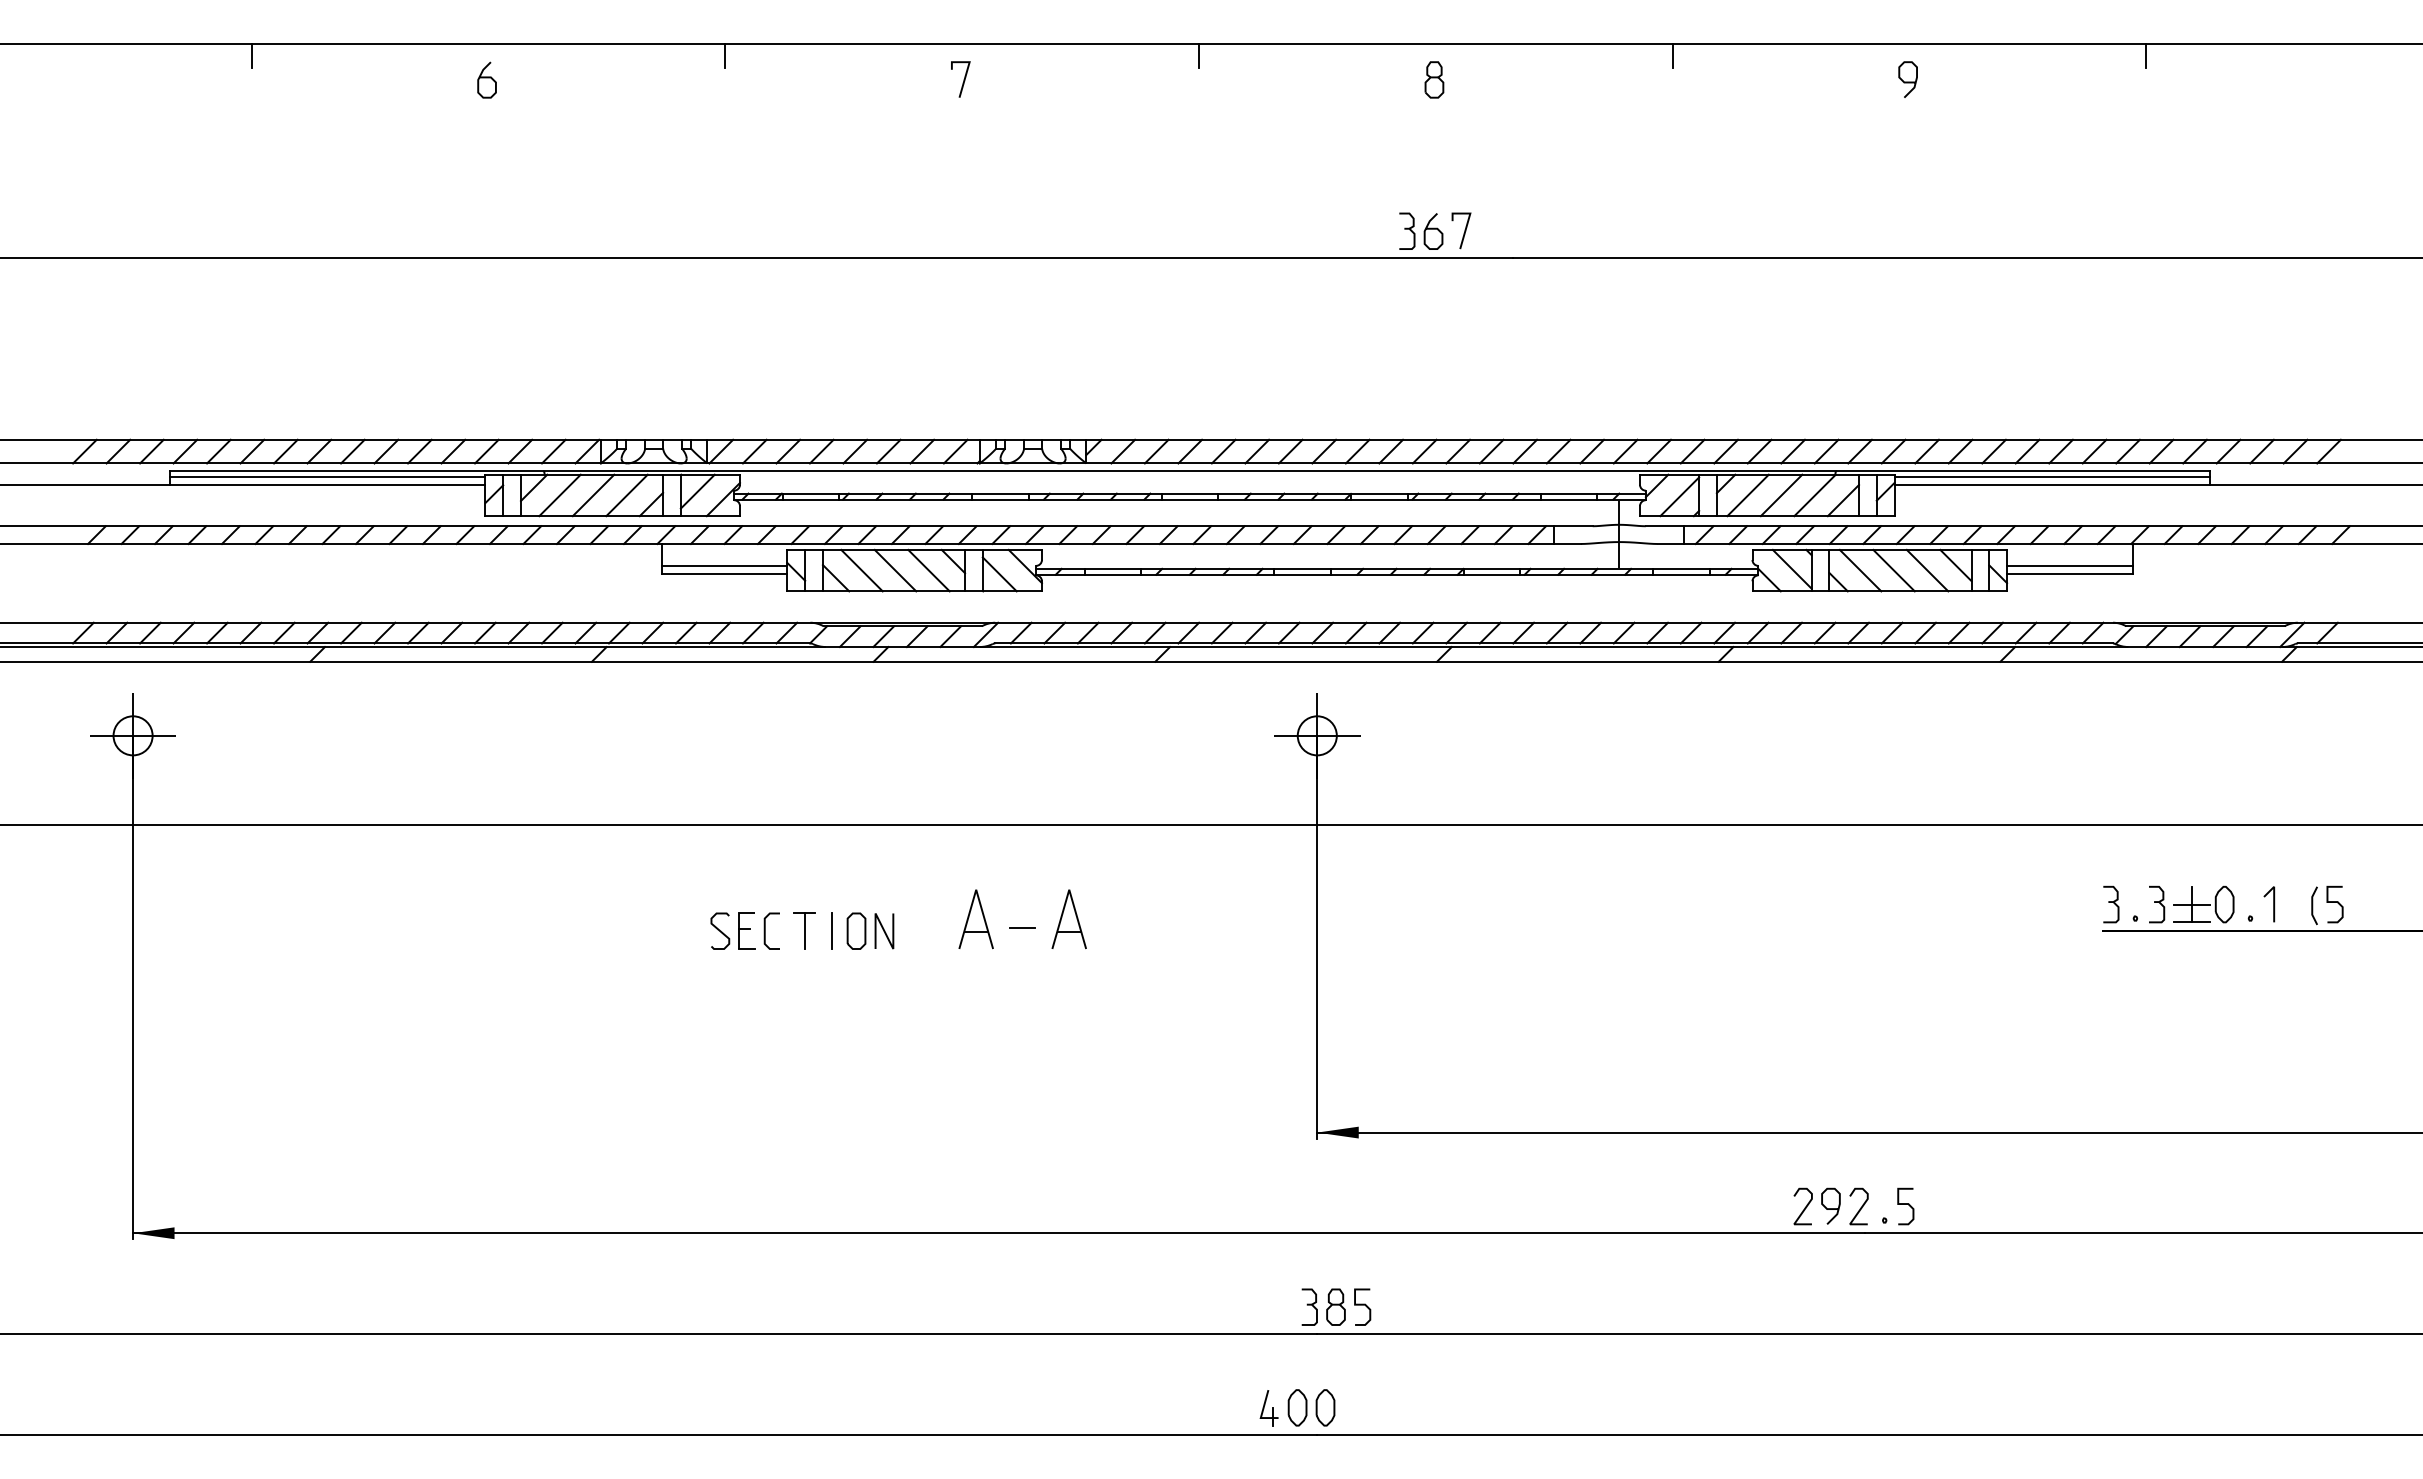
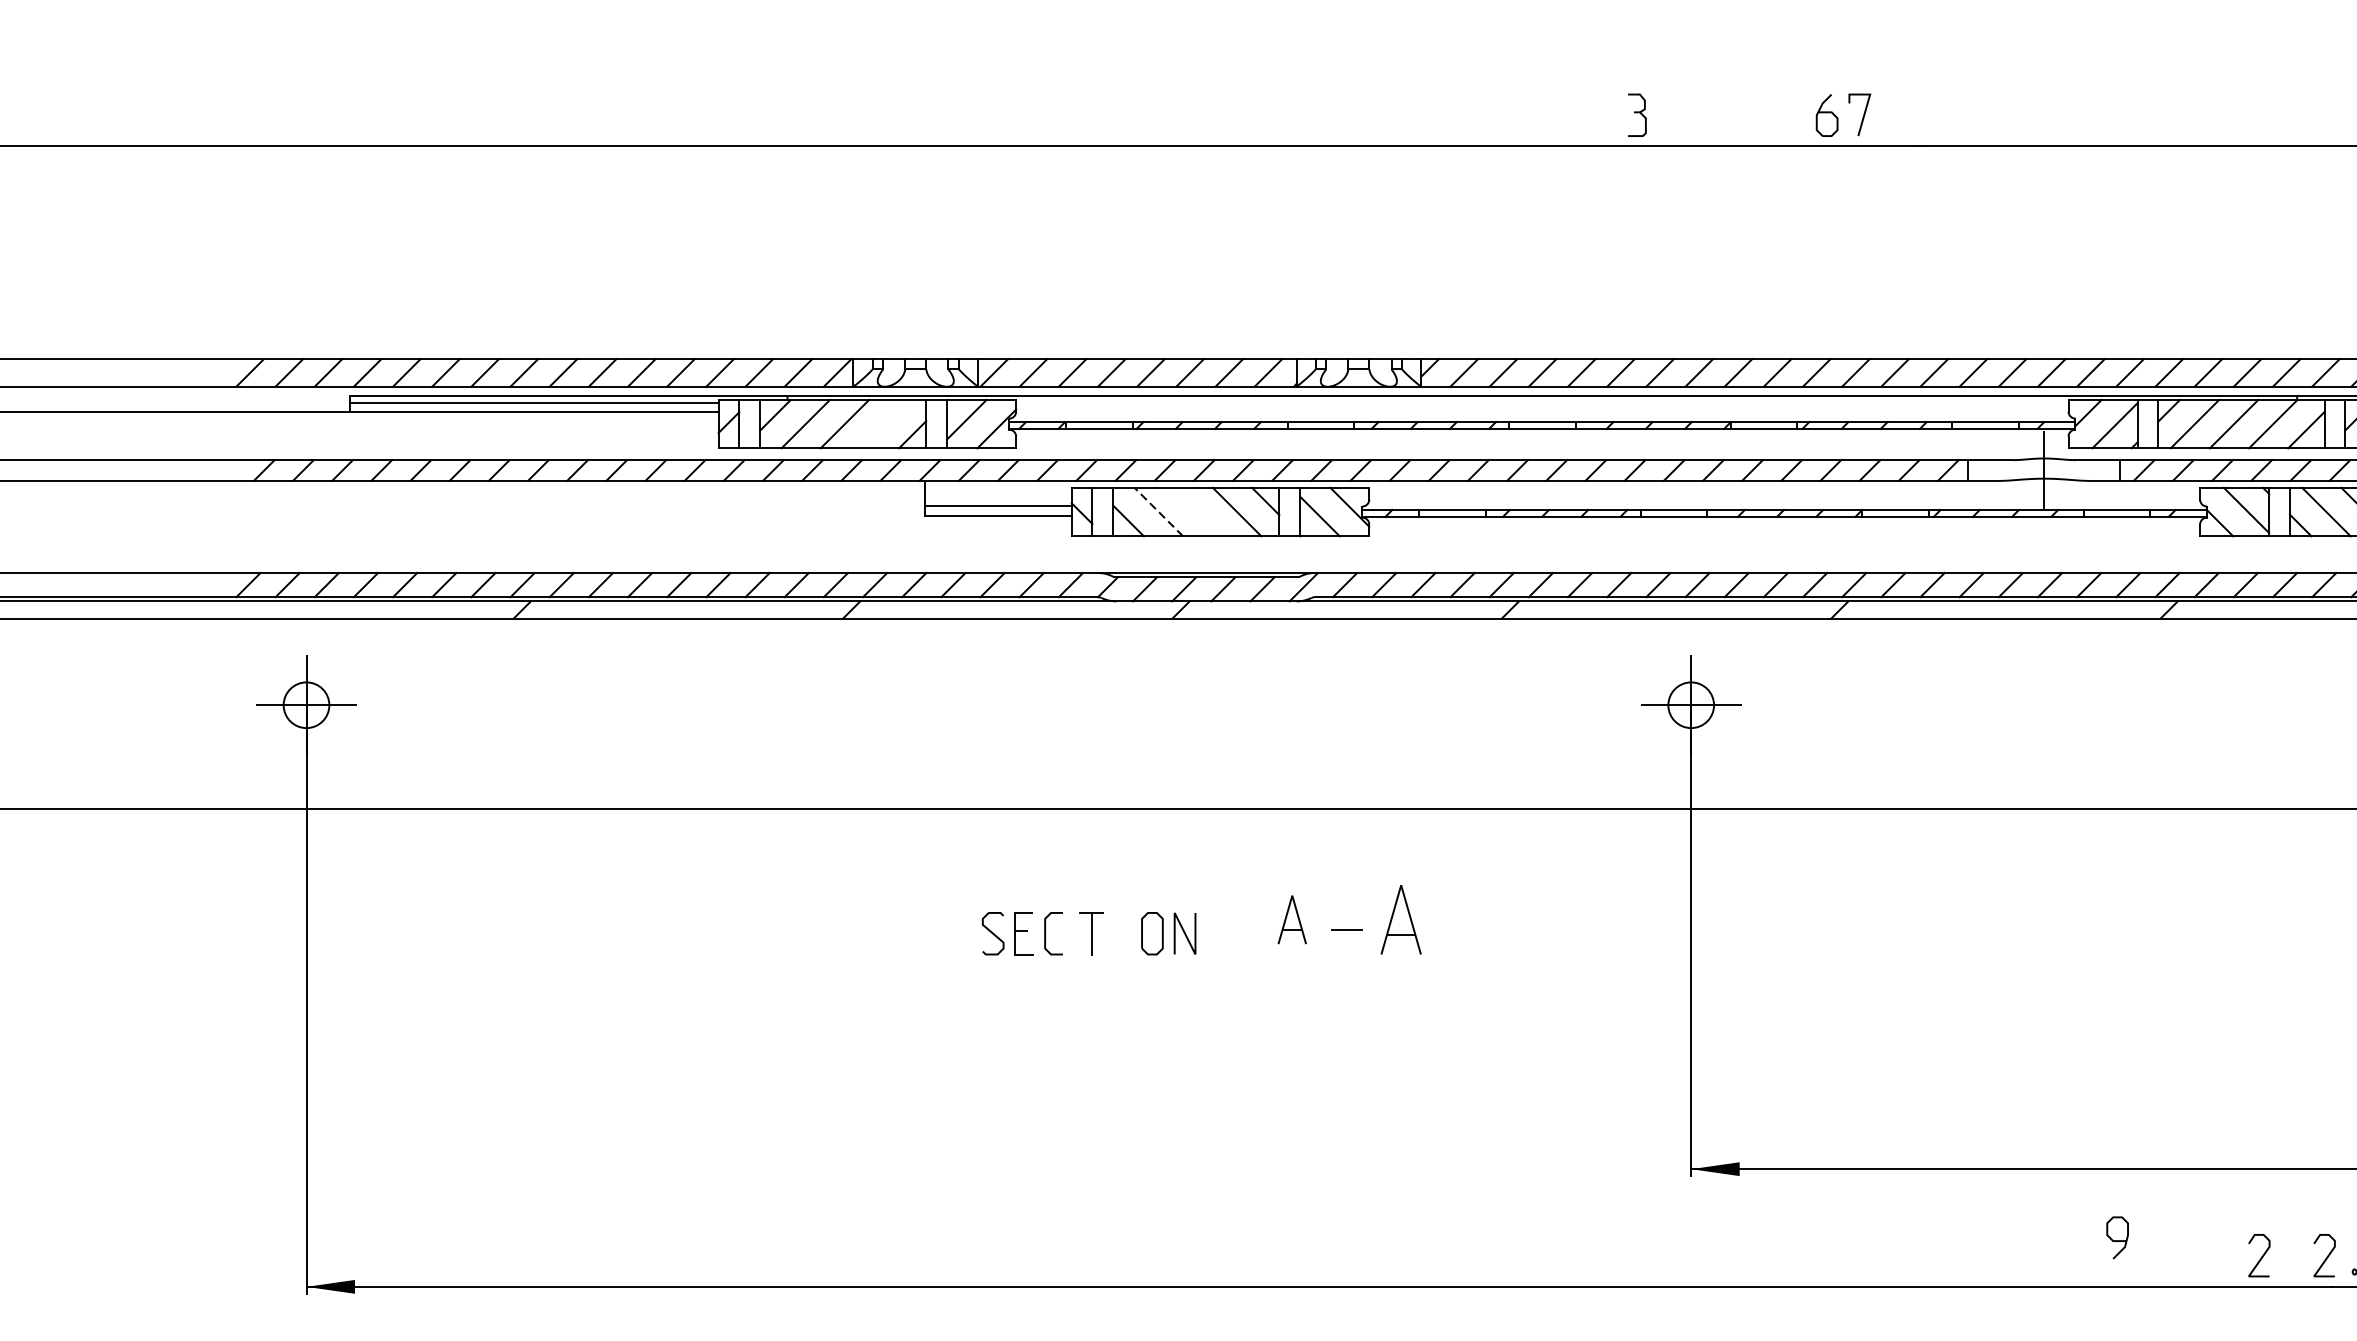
part: (1407, 230) -> (1637, 114), moved
line: (626, 495) -> (883, 424), removed
line: (861, 570) -> (1158, 511), solid -> dashed
line: (895, 570) -> (1198, 511), removed
part: (975, 919) -> (1291, 920), size x0.7
line: (831, 931) -> (1123, 934), removed
curve: (1830, 1208) -> (2117, 1240), moved

